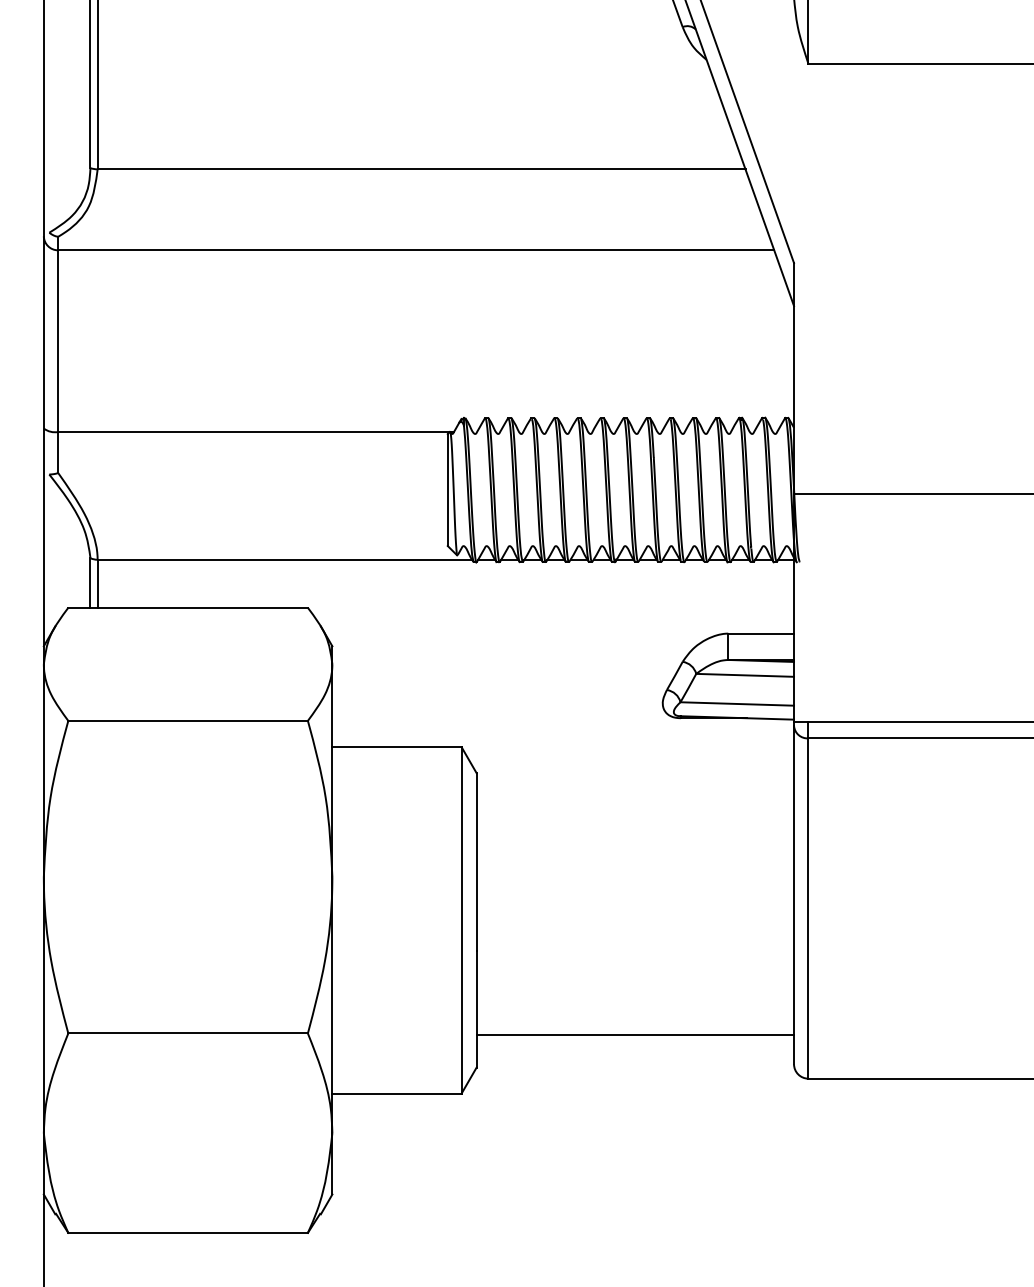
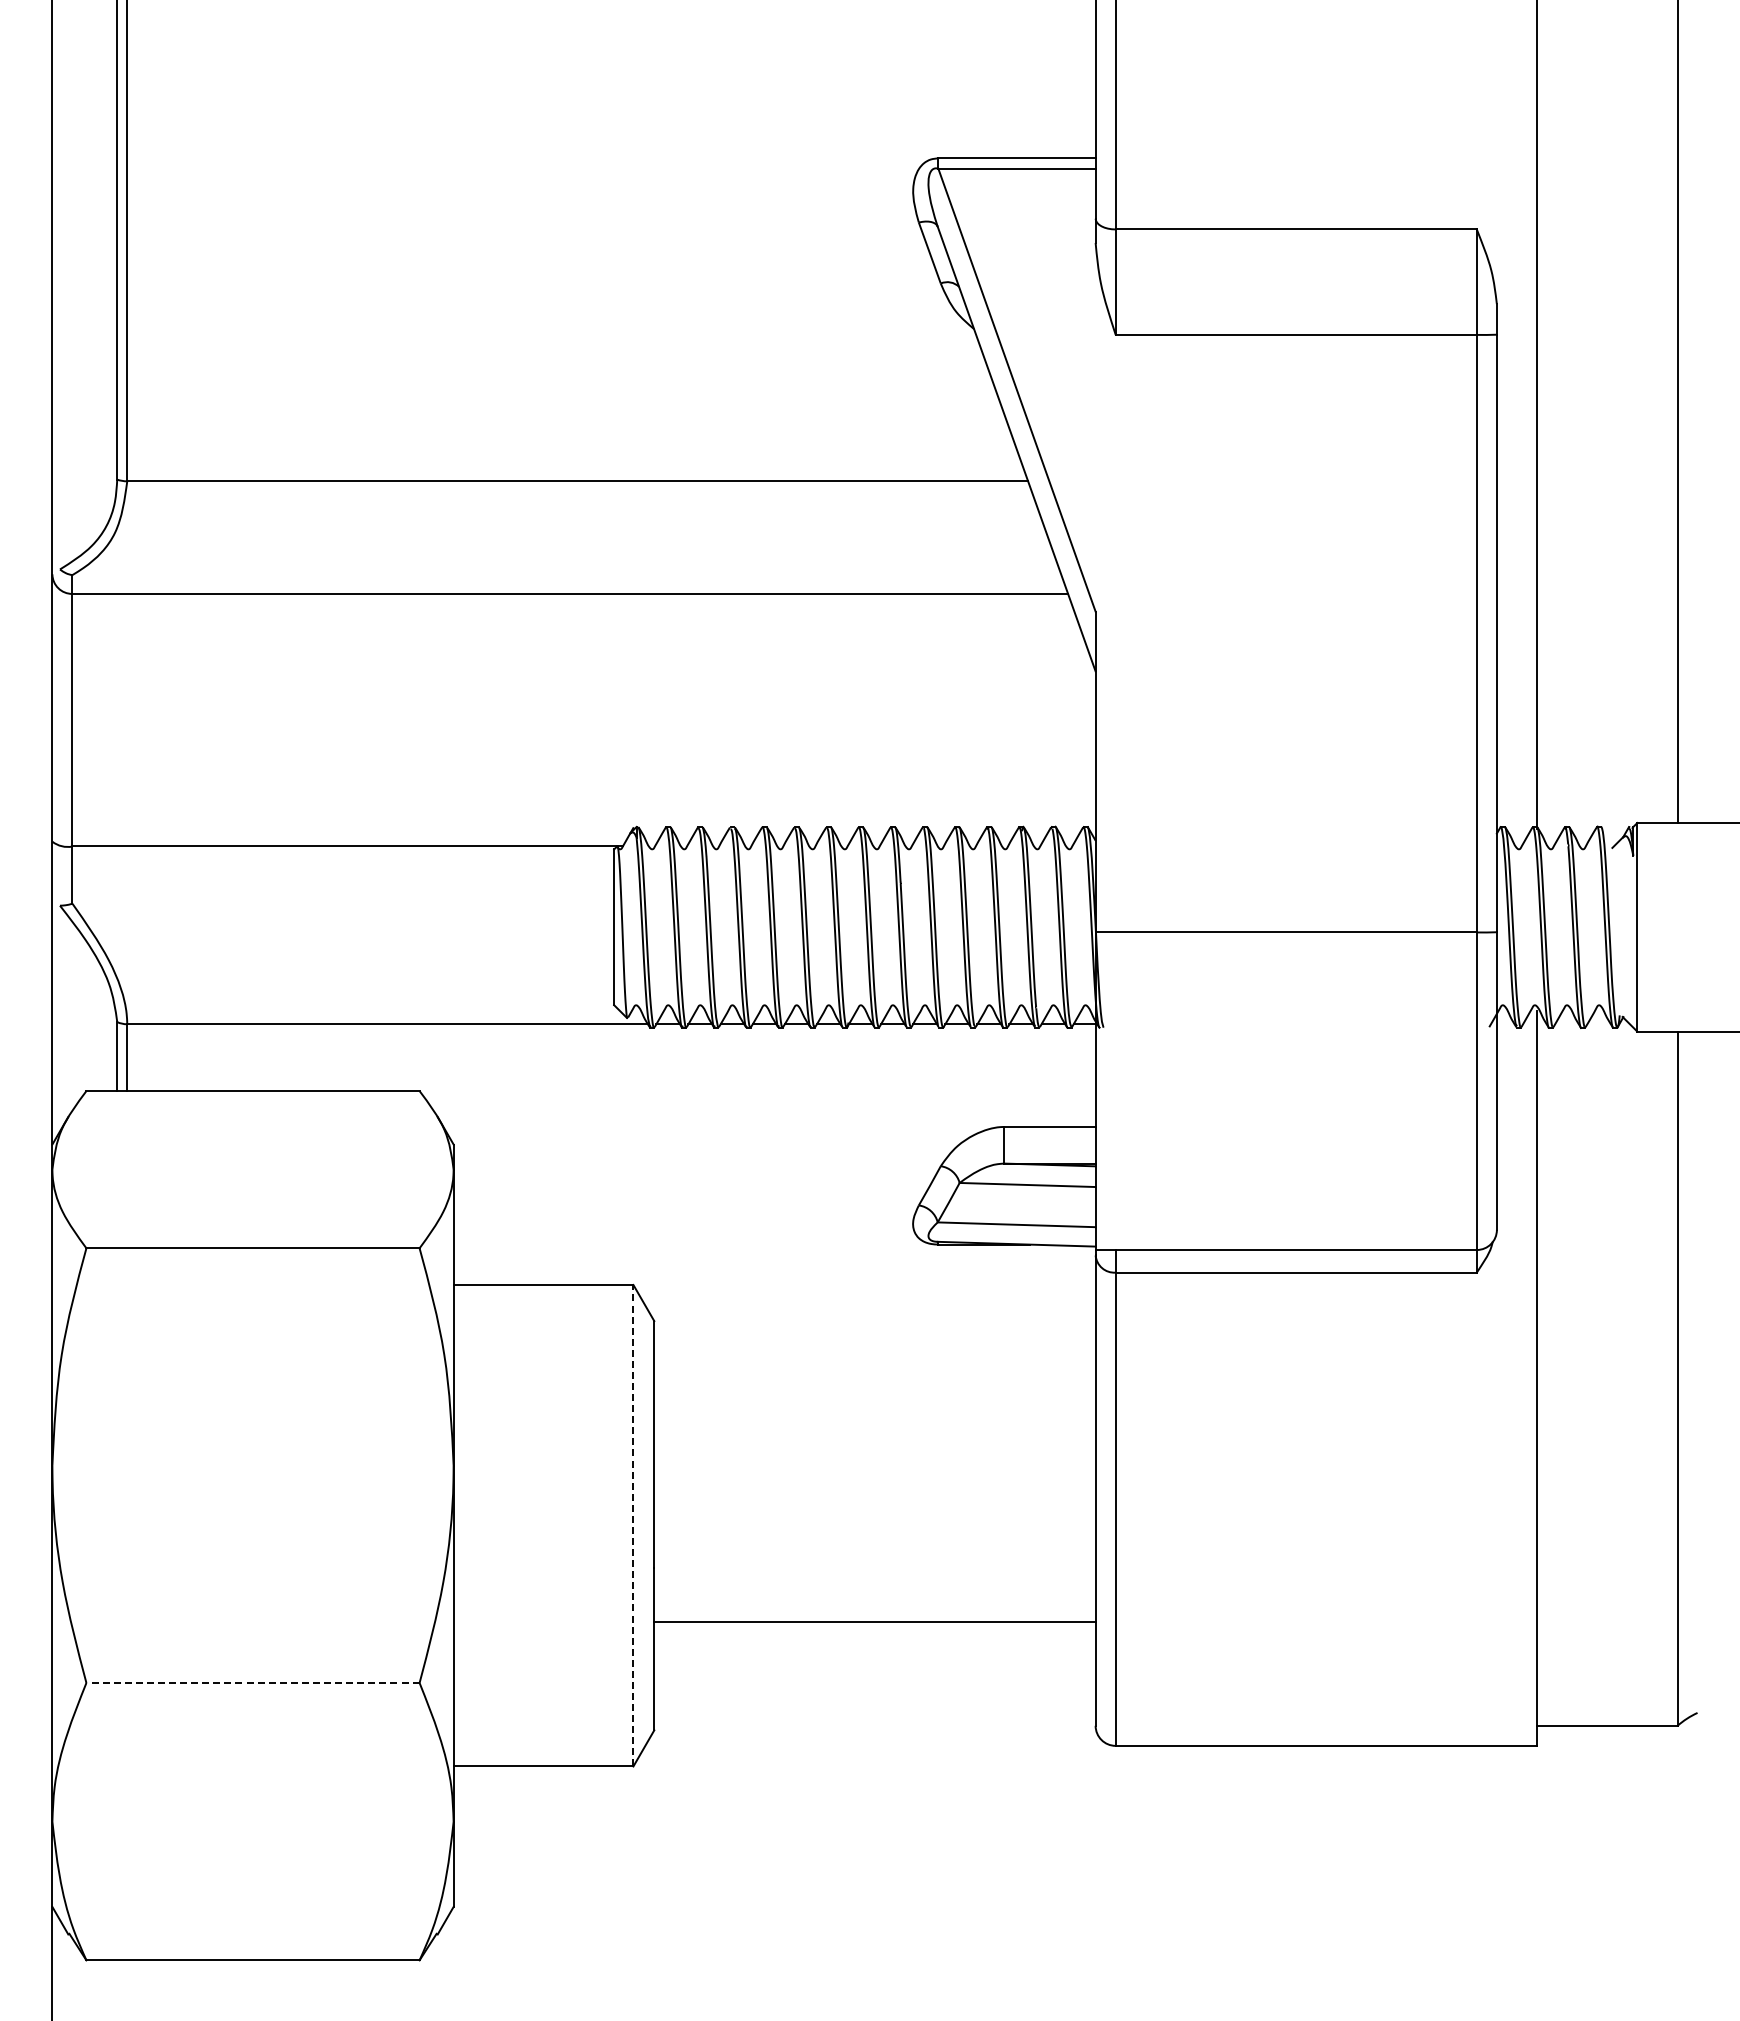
line: (461, 920) -> (633, 1525), solid -> dashed
line: (188, 1033) -> (253, 1682), solid -> dashed
line: (635, 1035) -> (874, 1621), moved

